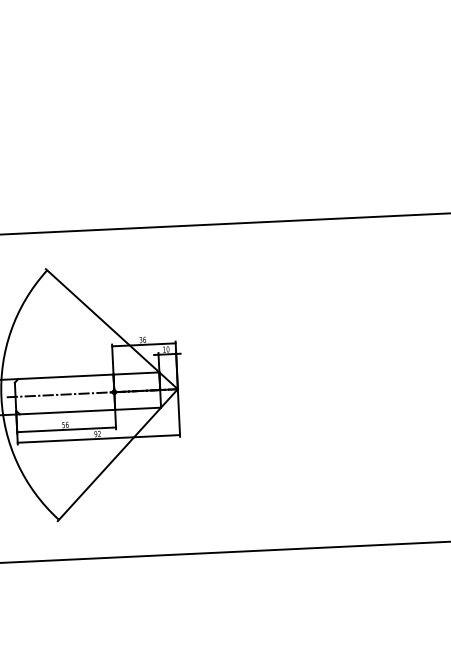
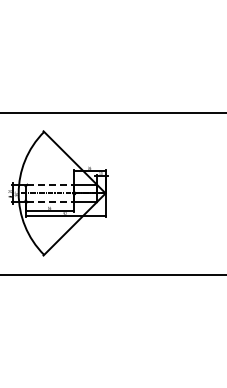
line: (67, 376) -> (51, 184), solid -> dashed
line: (68, 412) -> (51, 202), solid -> dashed

